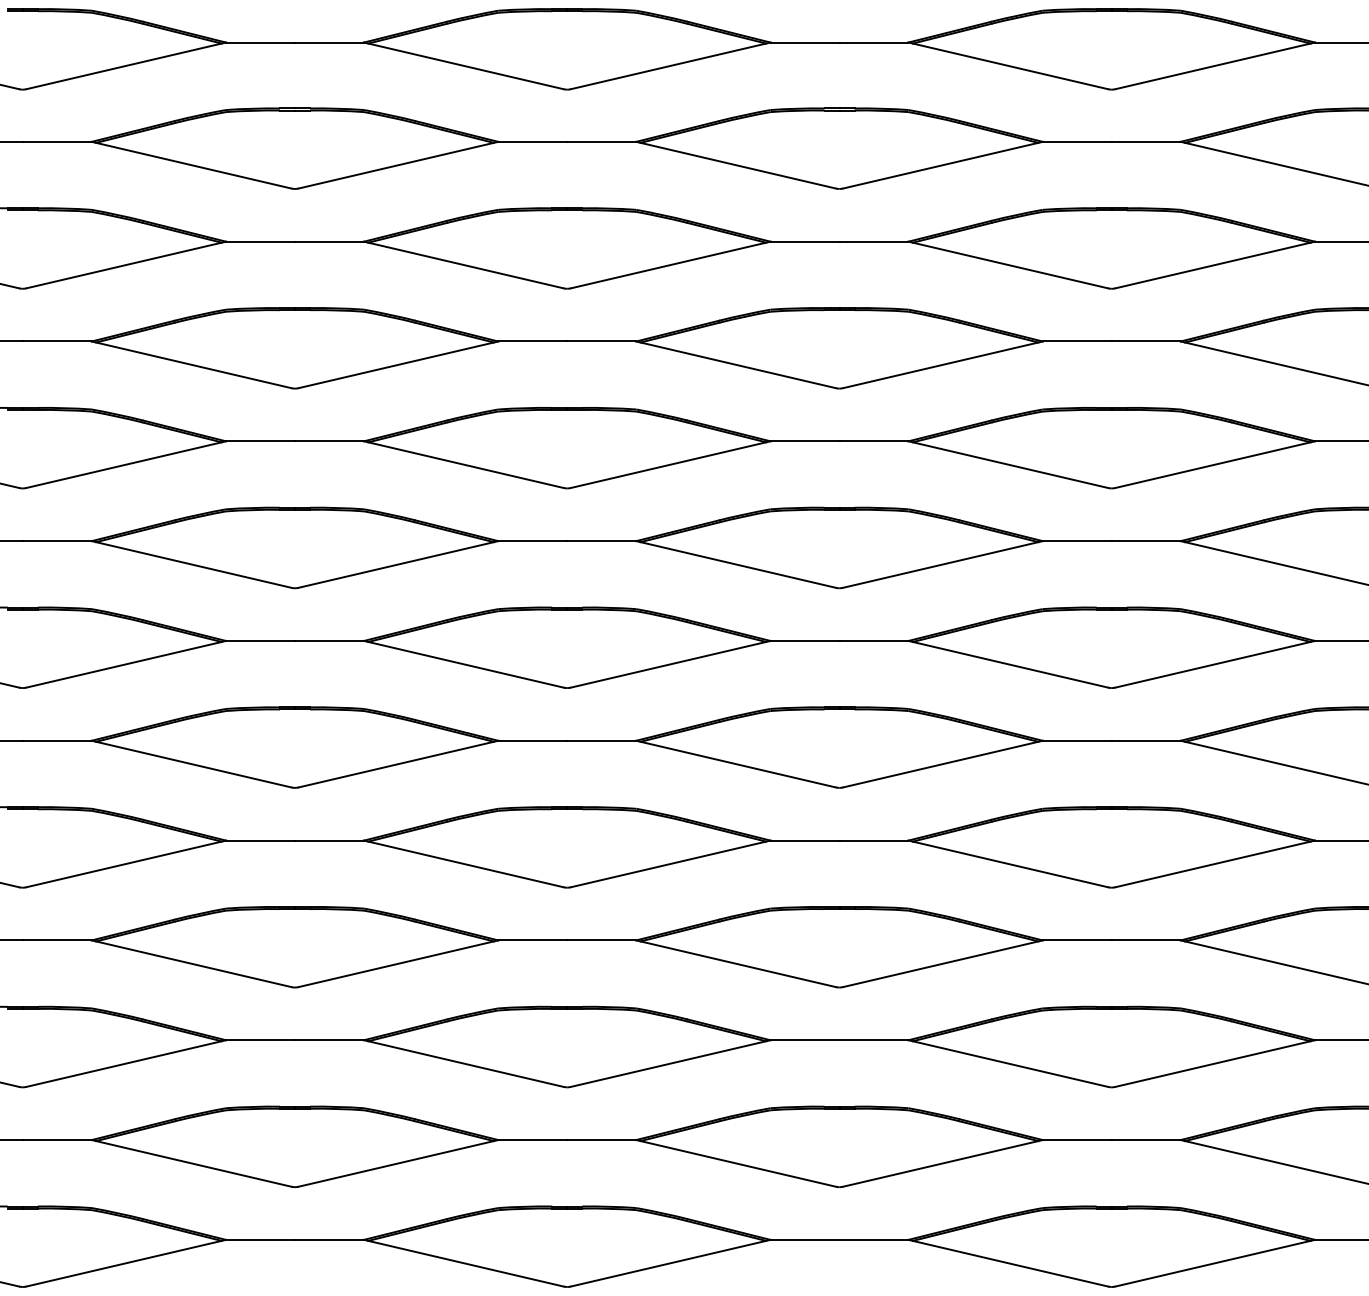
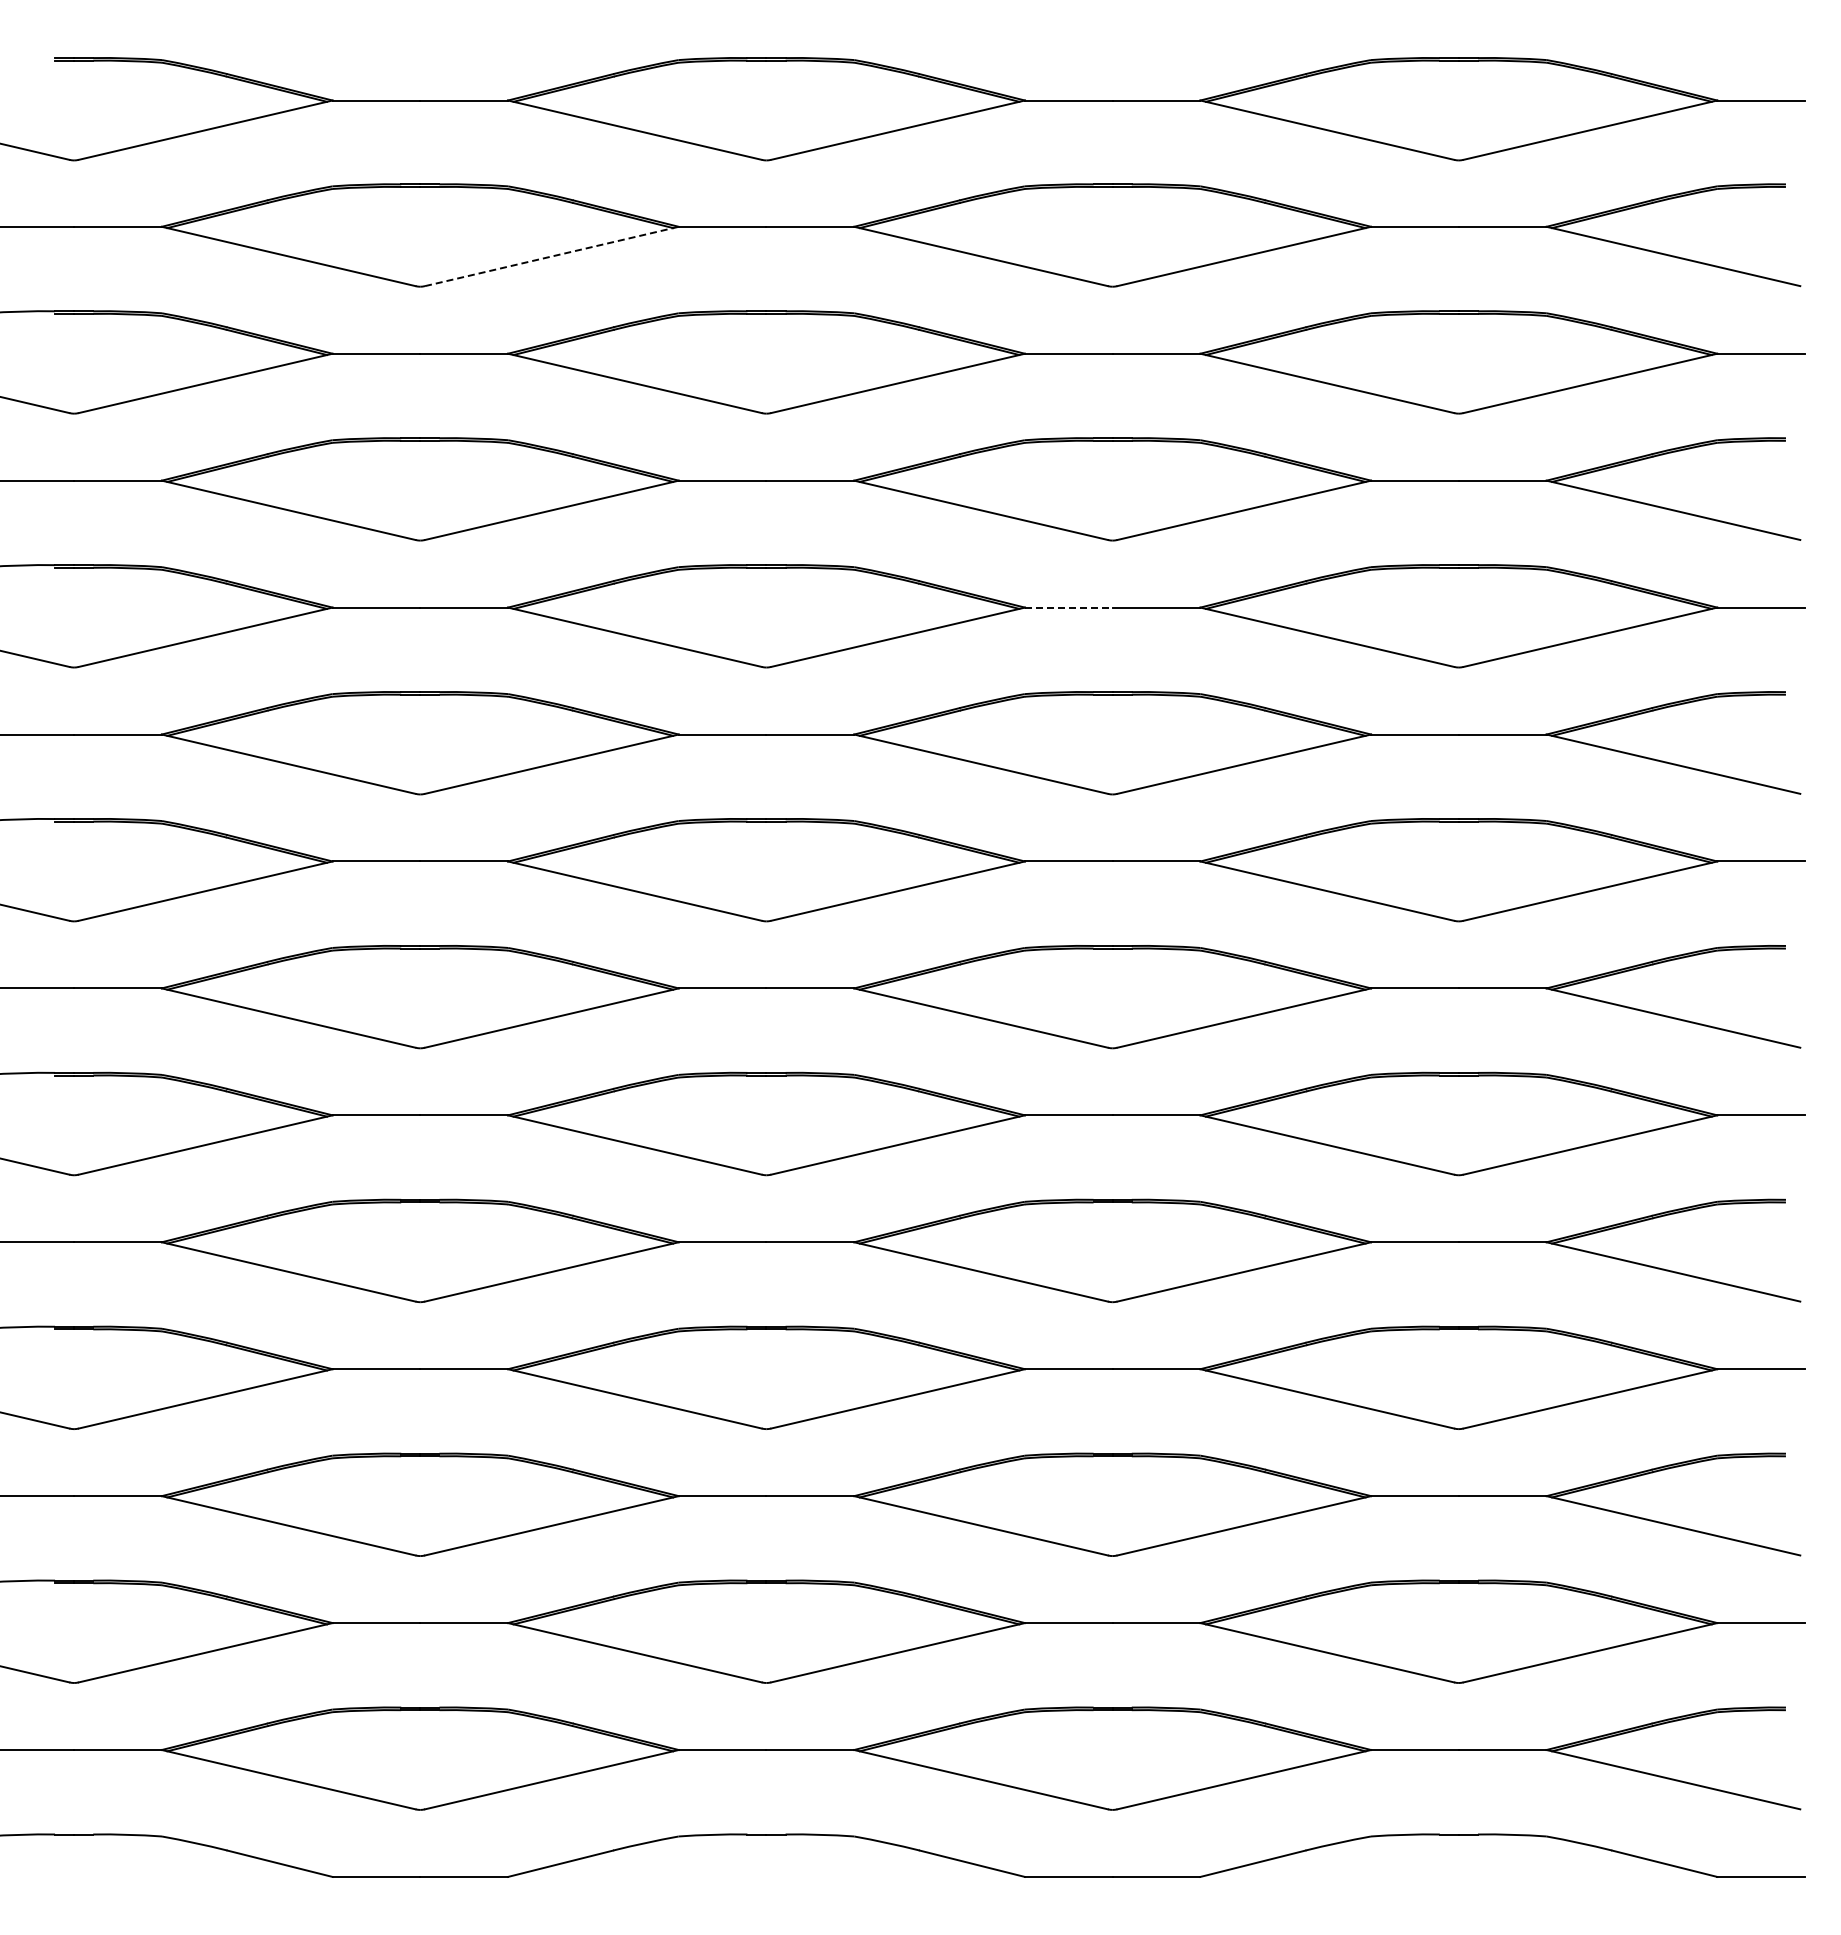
line: (398, 165) -> (552, 256), solid -> dashed
line: (804, 441) -> (1068, 607), solid -> dashed

